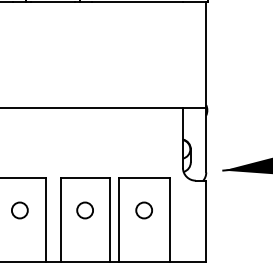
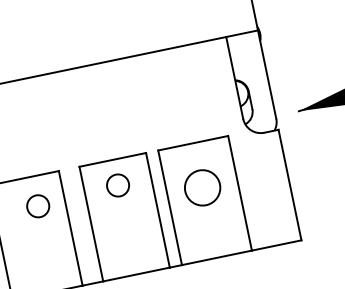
circle: (19, 210) -> (37, 206), moved
circle: (84, 210) -> (117, 185), moved
circle: (143, 210) -> (201, 188), size x1.6

